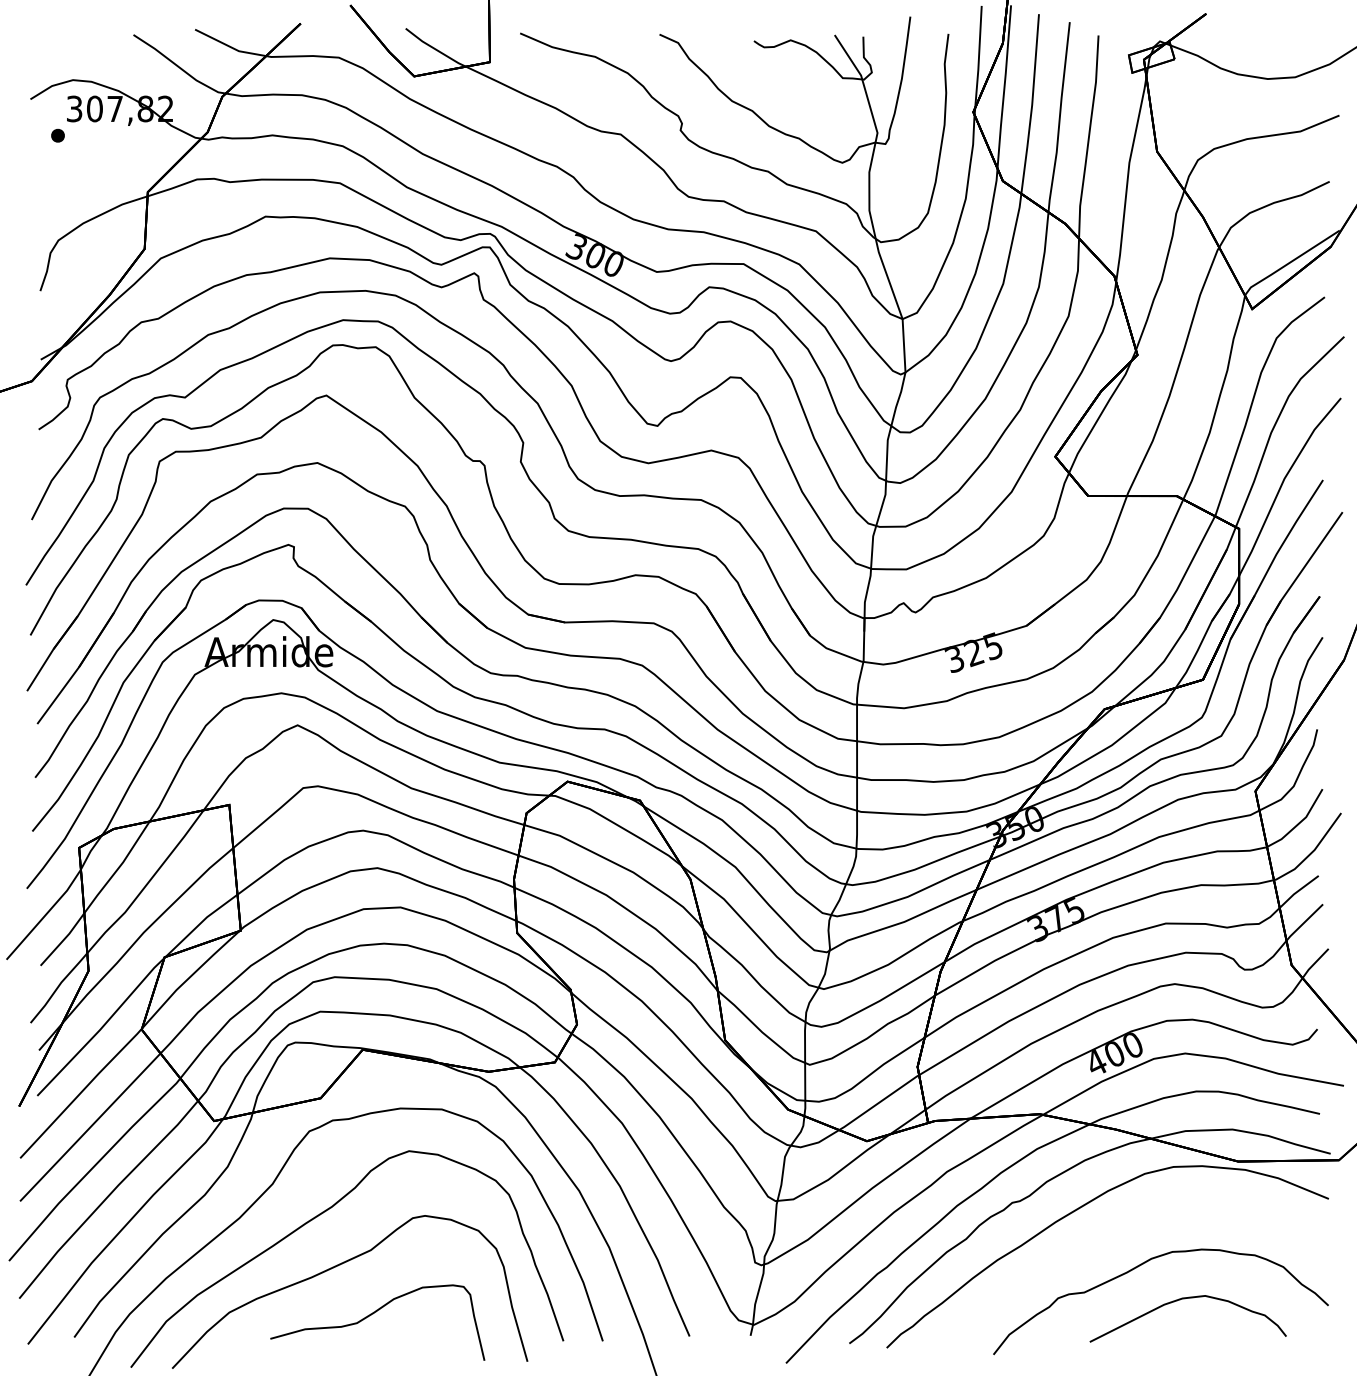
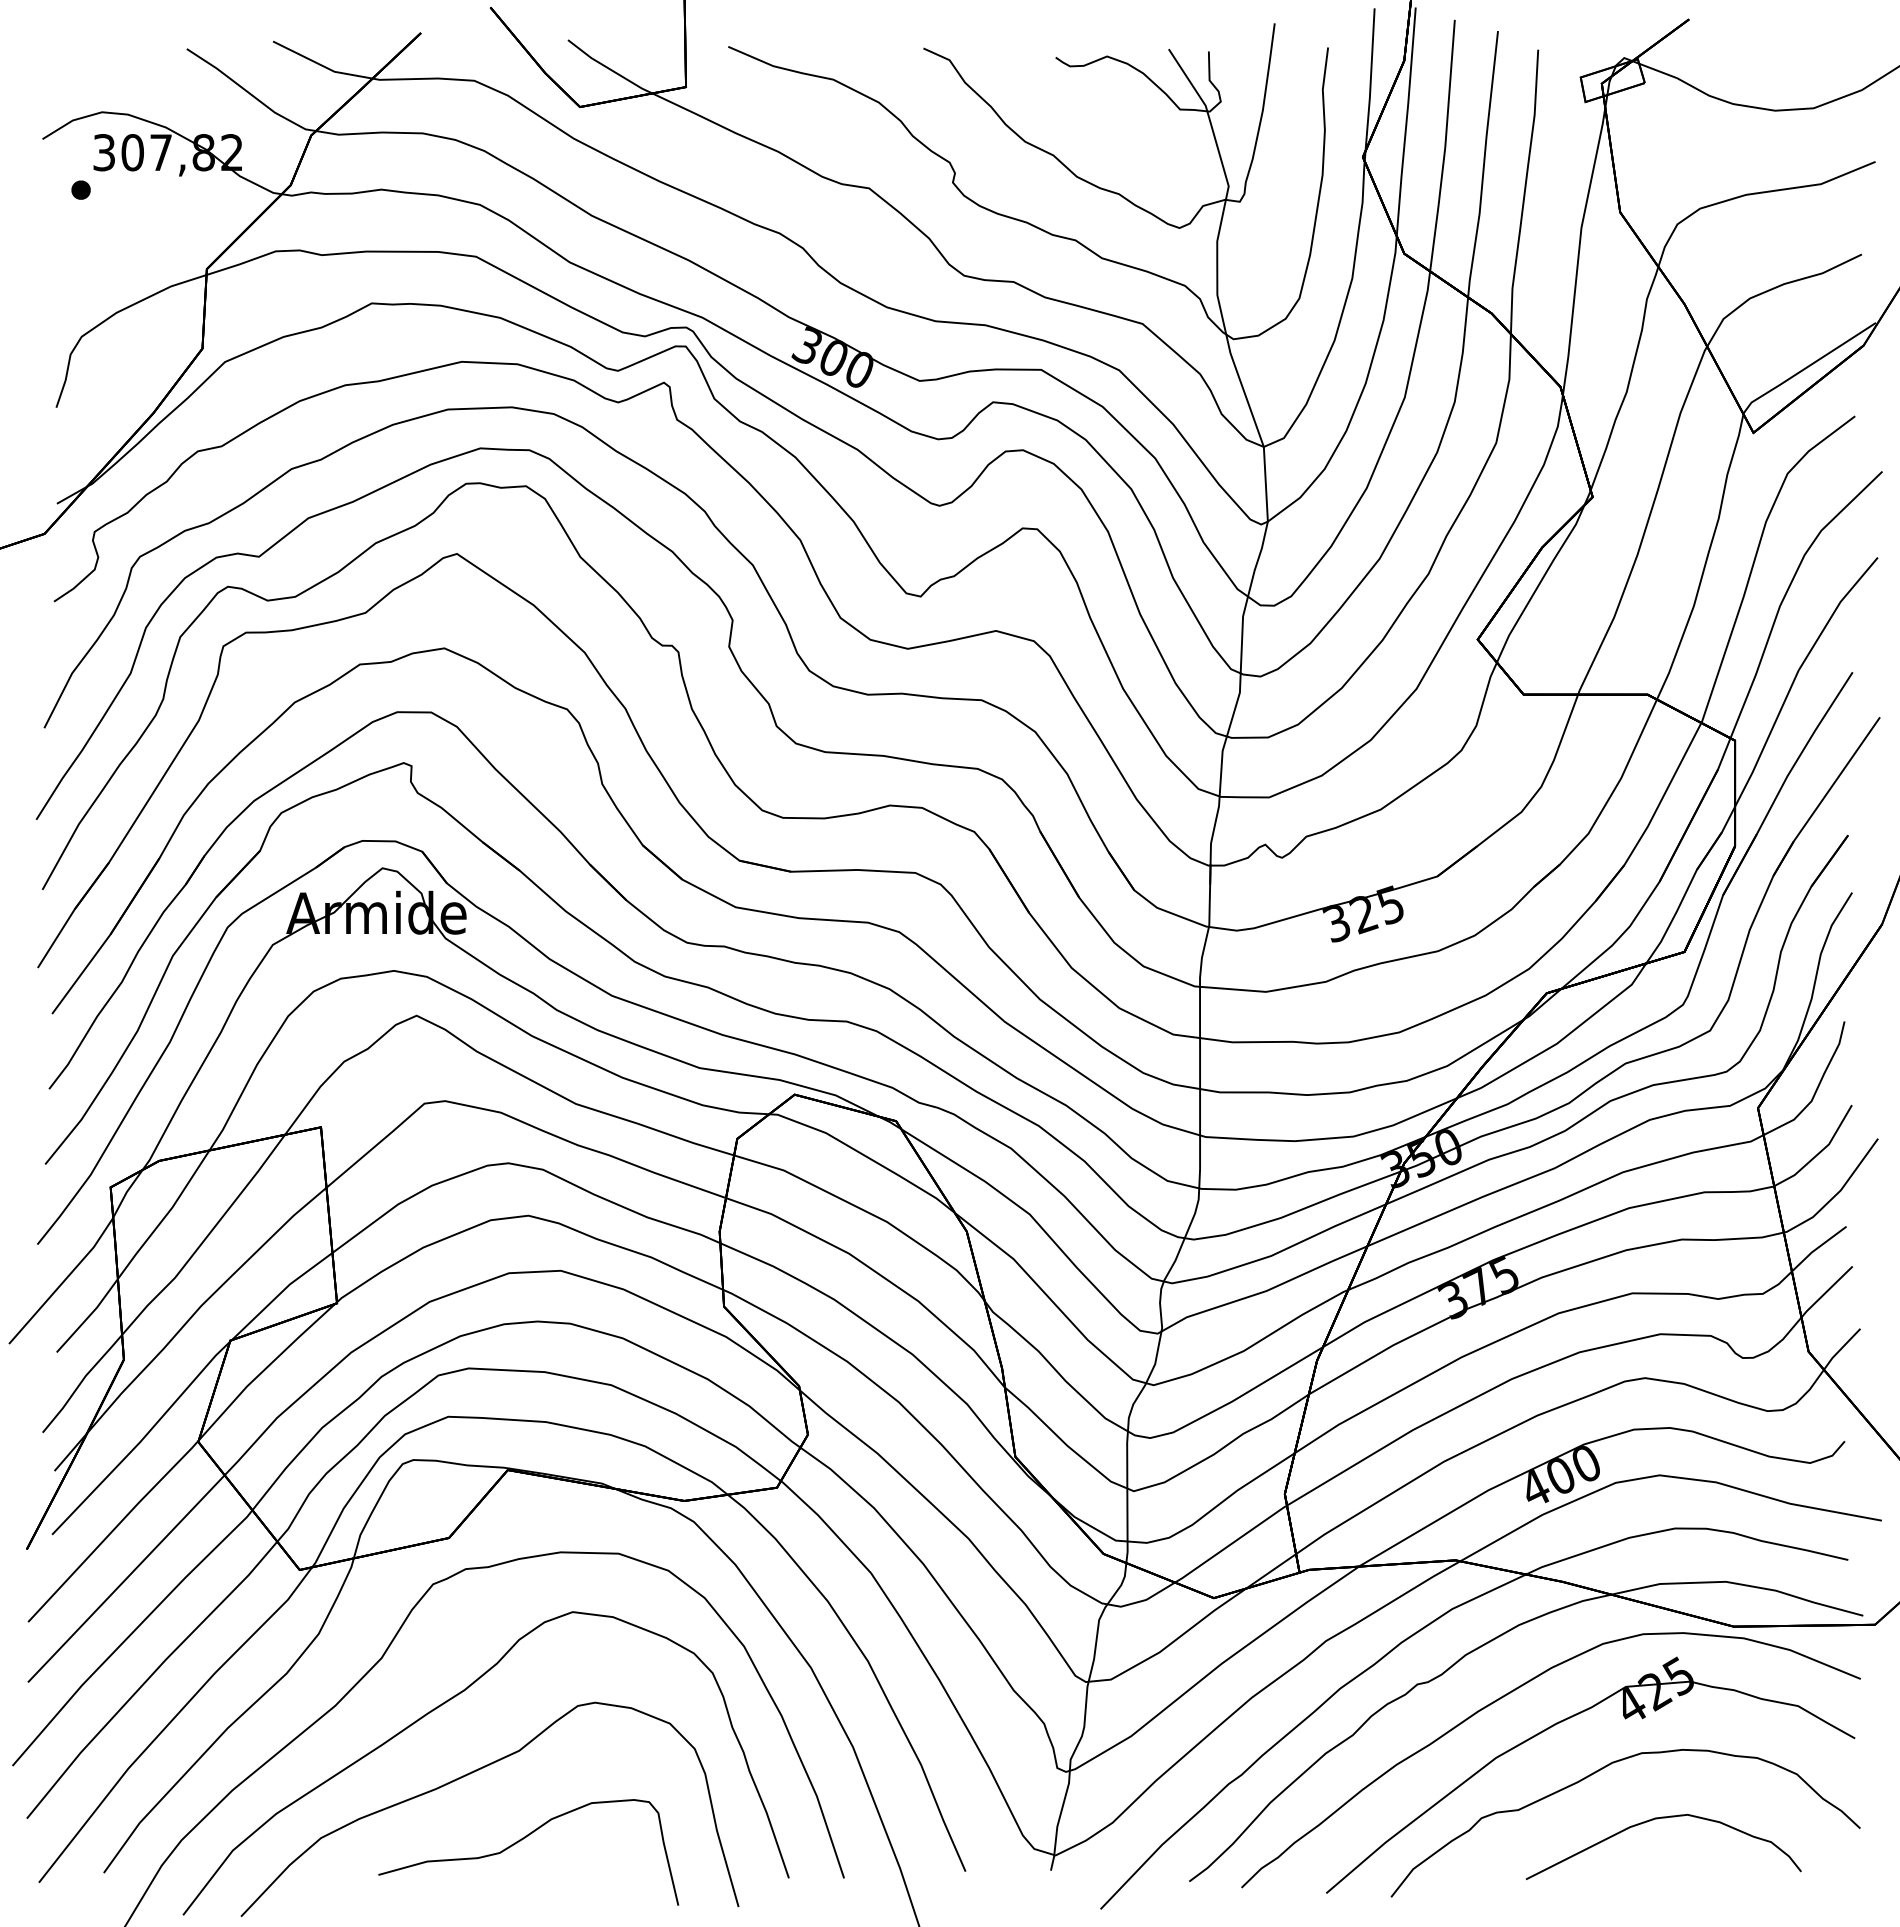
part: (1118, 1228) -> (1566, 1720), added

